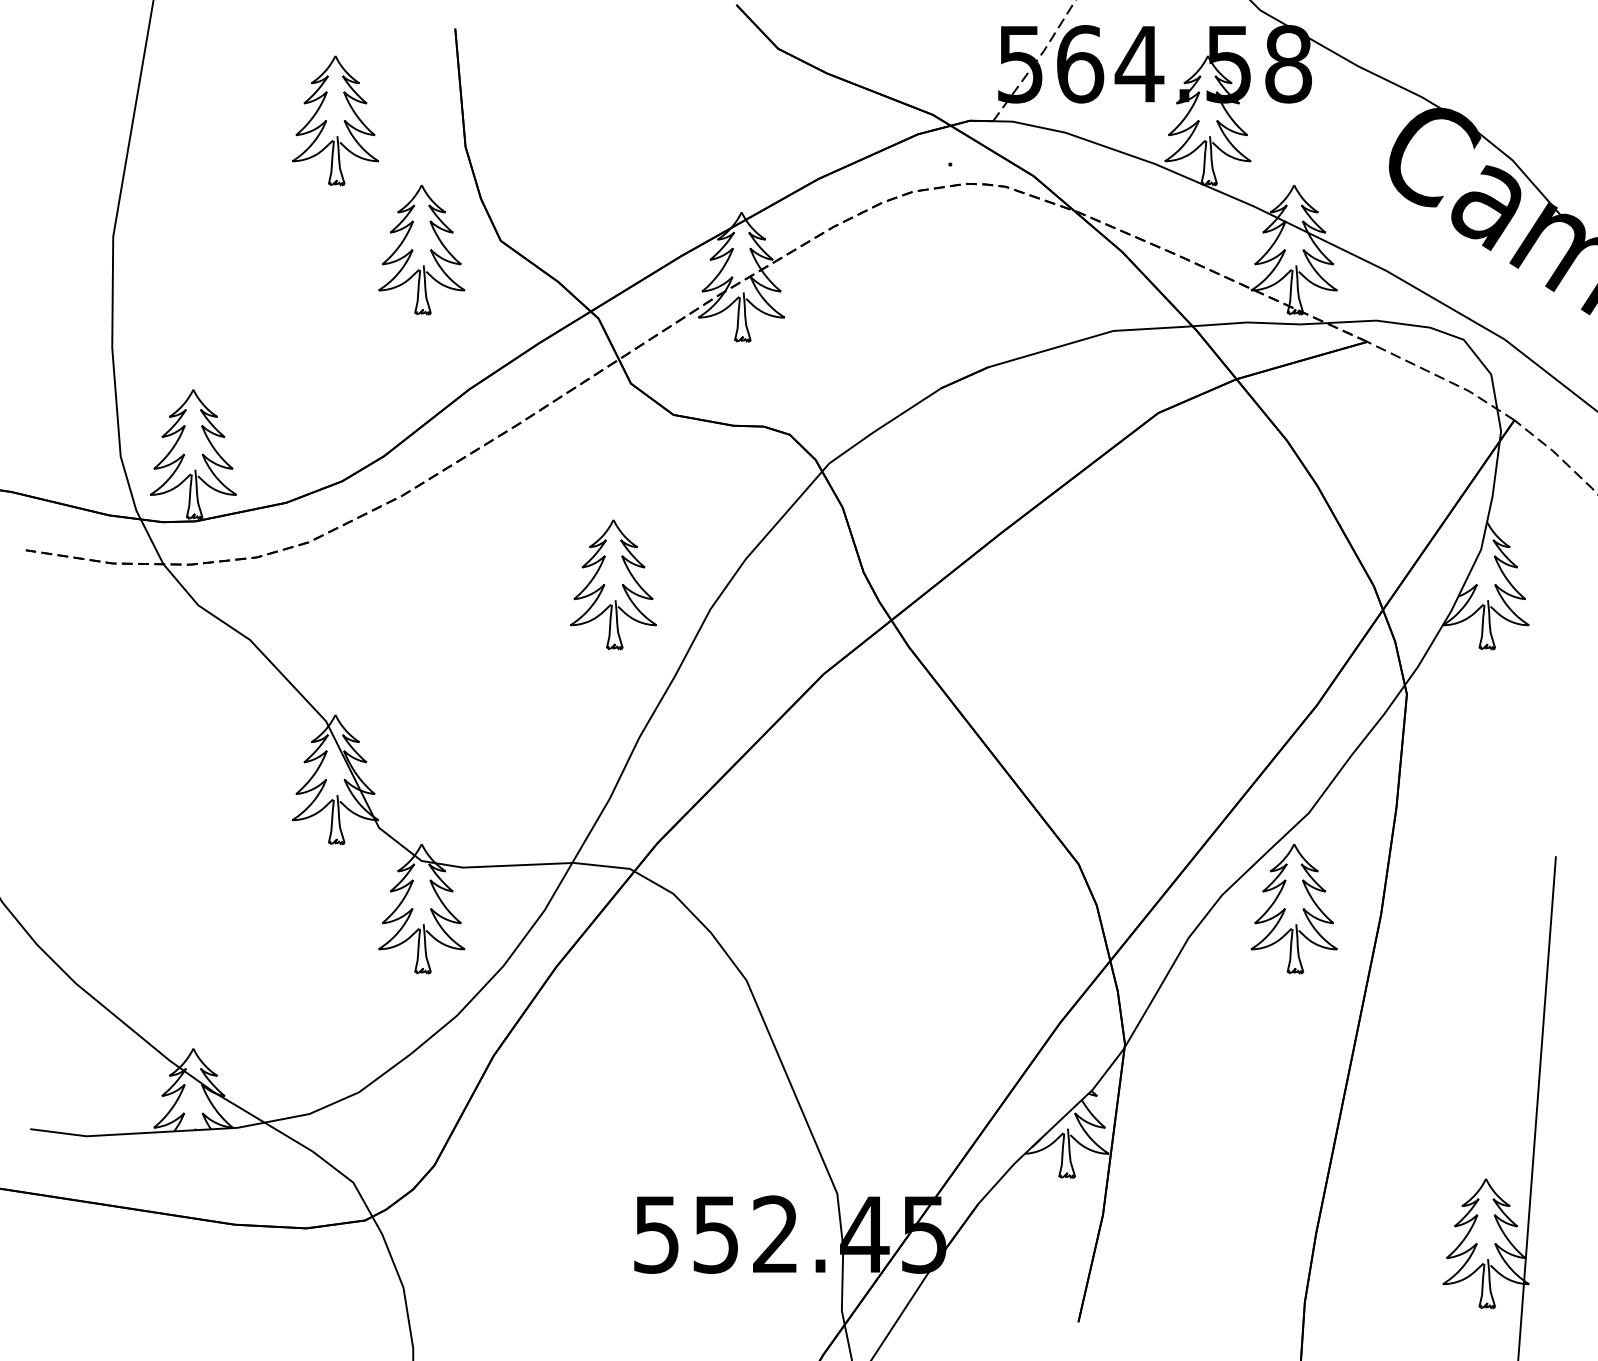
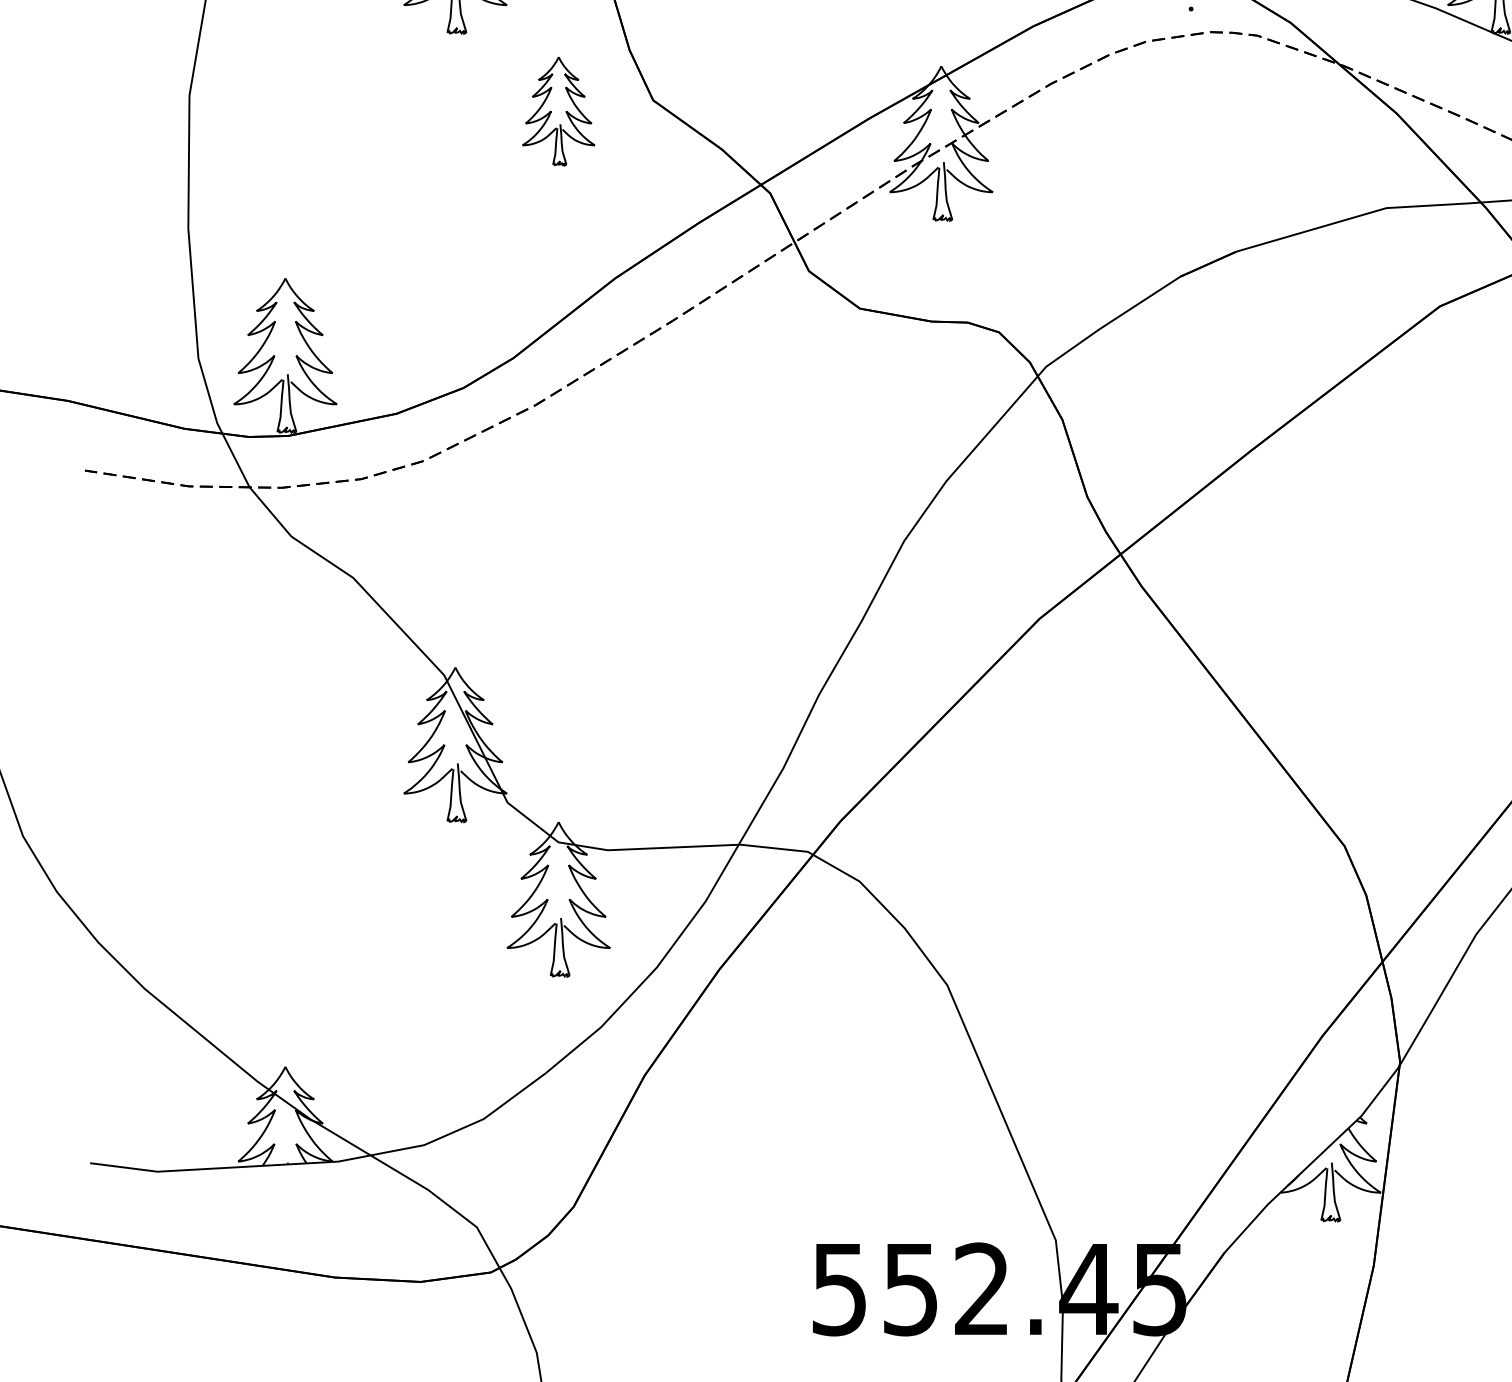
part: (421, 250) -> (558, 111), size x0.7
part: (613, 584) -> (788, 511), removed

